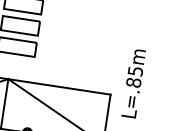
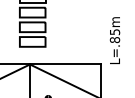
text: (132, 83) -> (114, 40), moved

